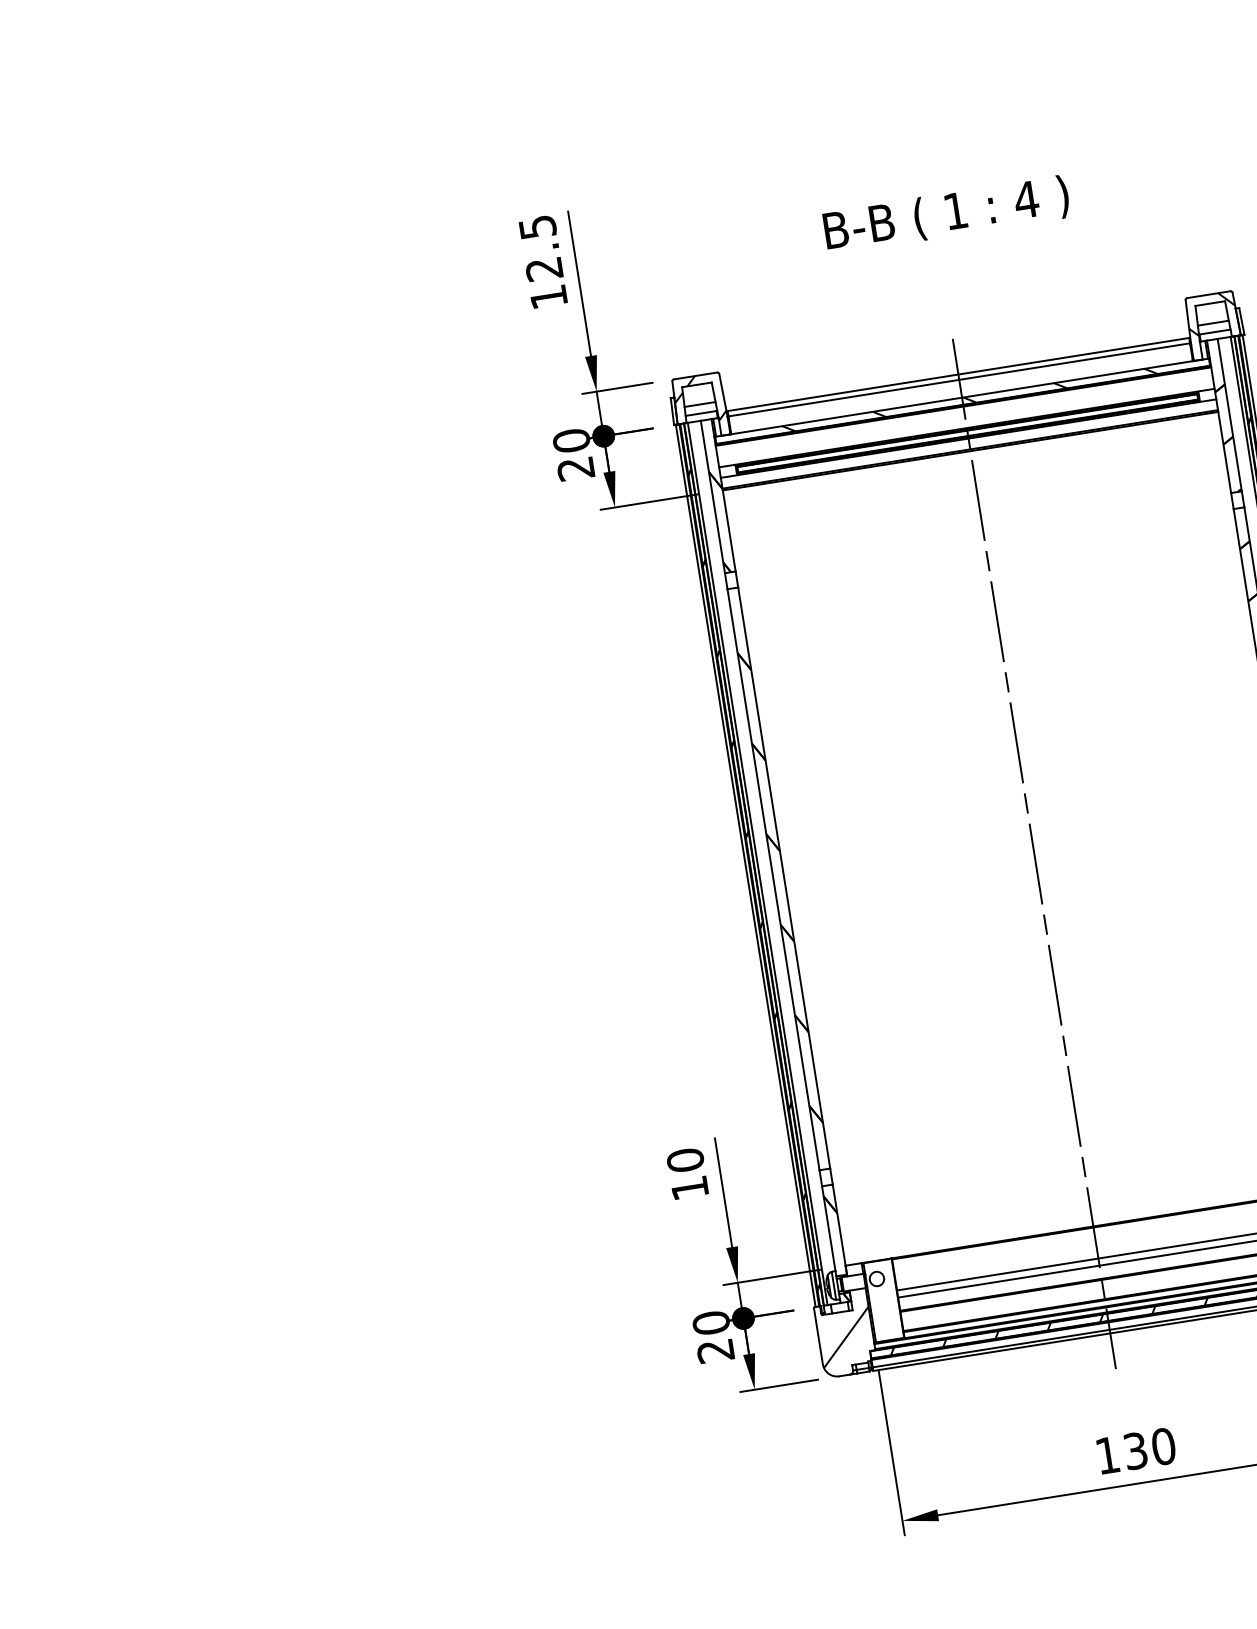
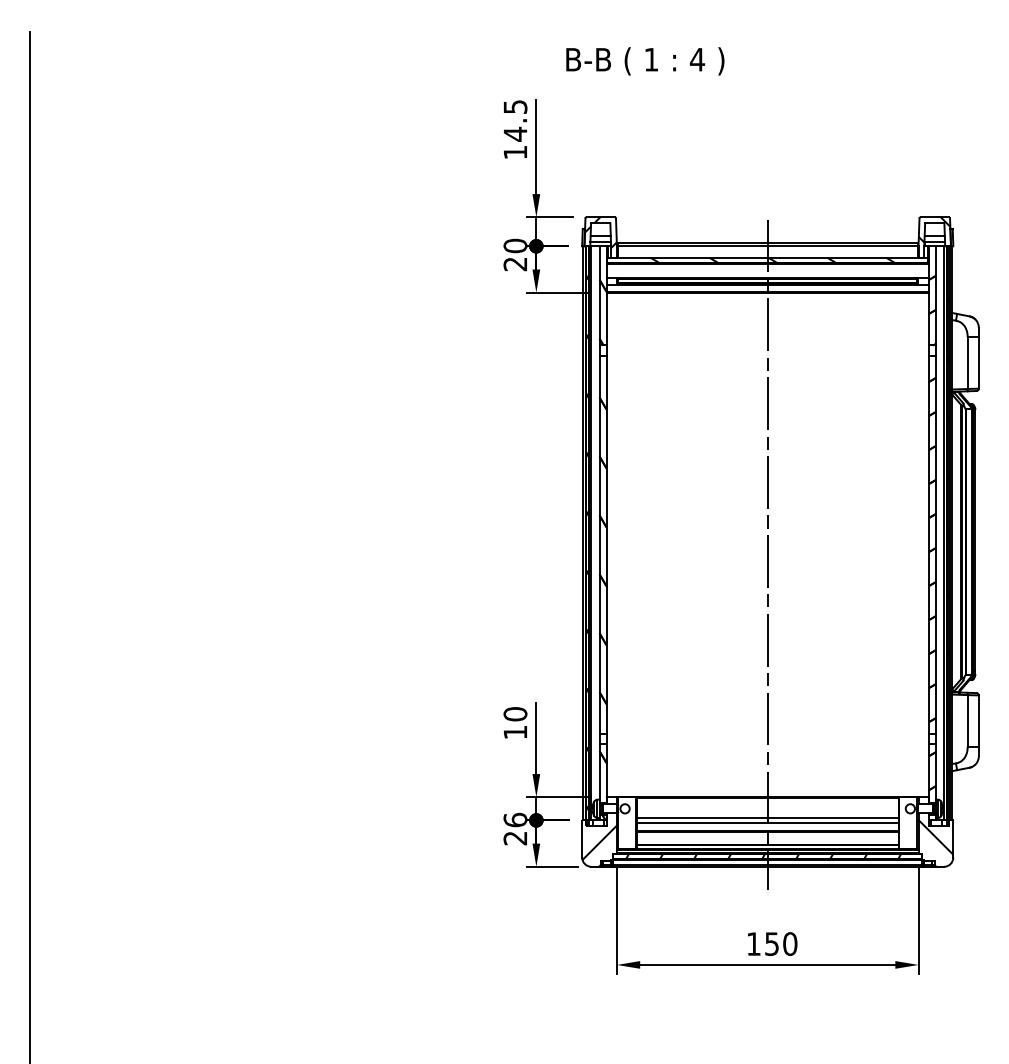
text: (946, 215) -> (645, 61), moved
text: (542, 268) -> (514, 133), 12.5 -> 14.5
text: (711, 1322) -> (515, 819), 20 -> 26
text: (1134, 1450) -> (771, 943), 130 -> 150

